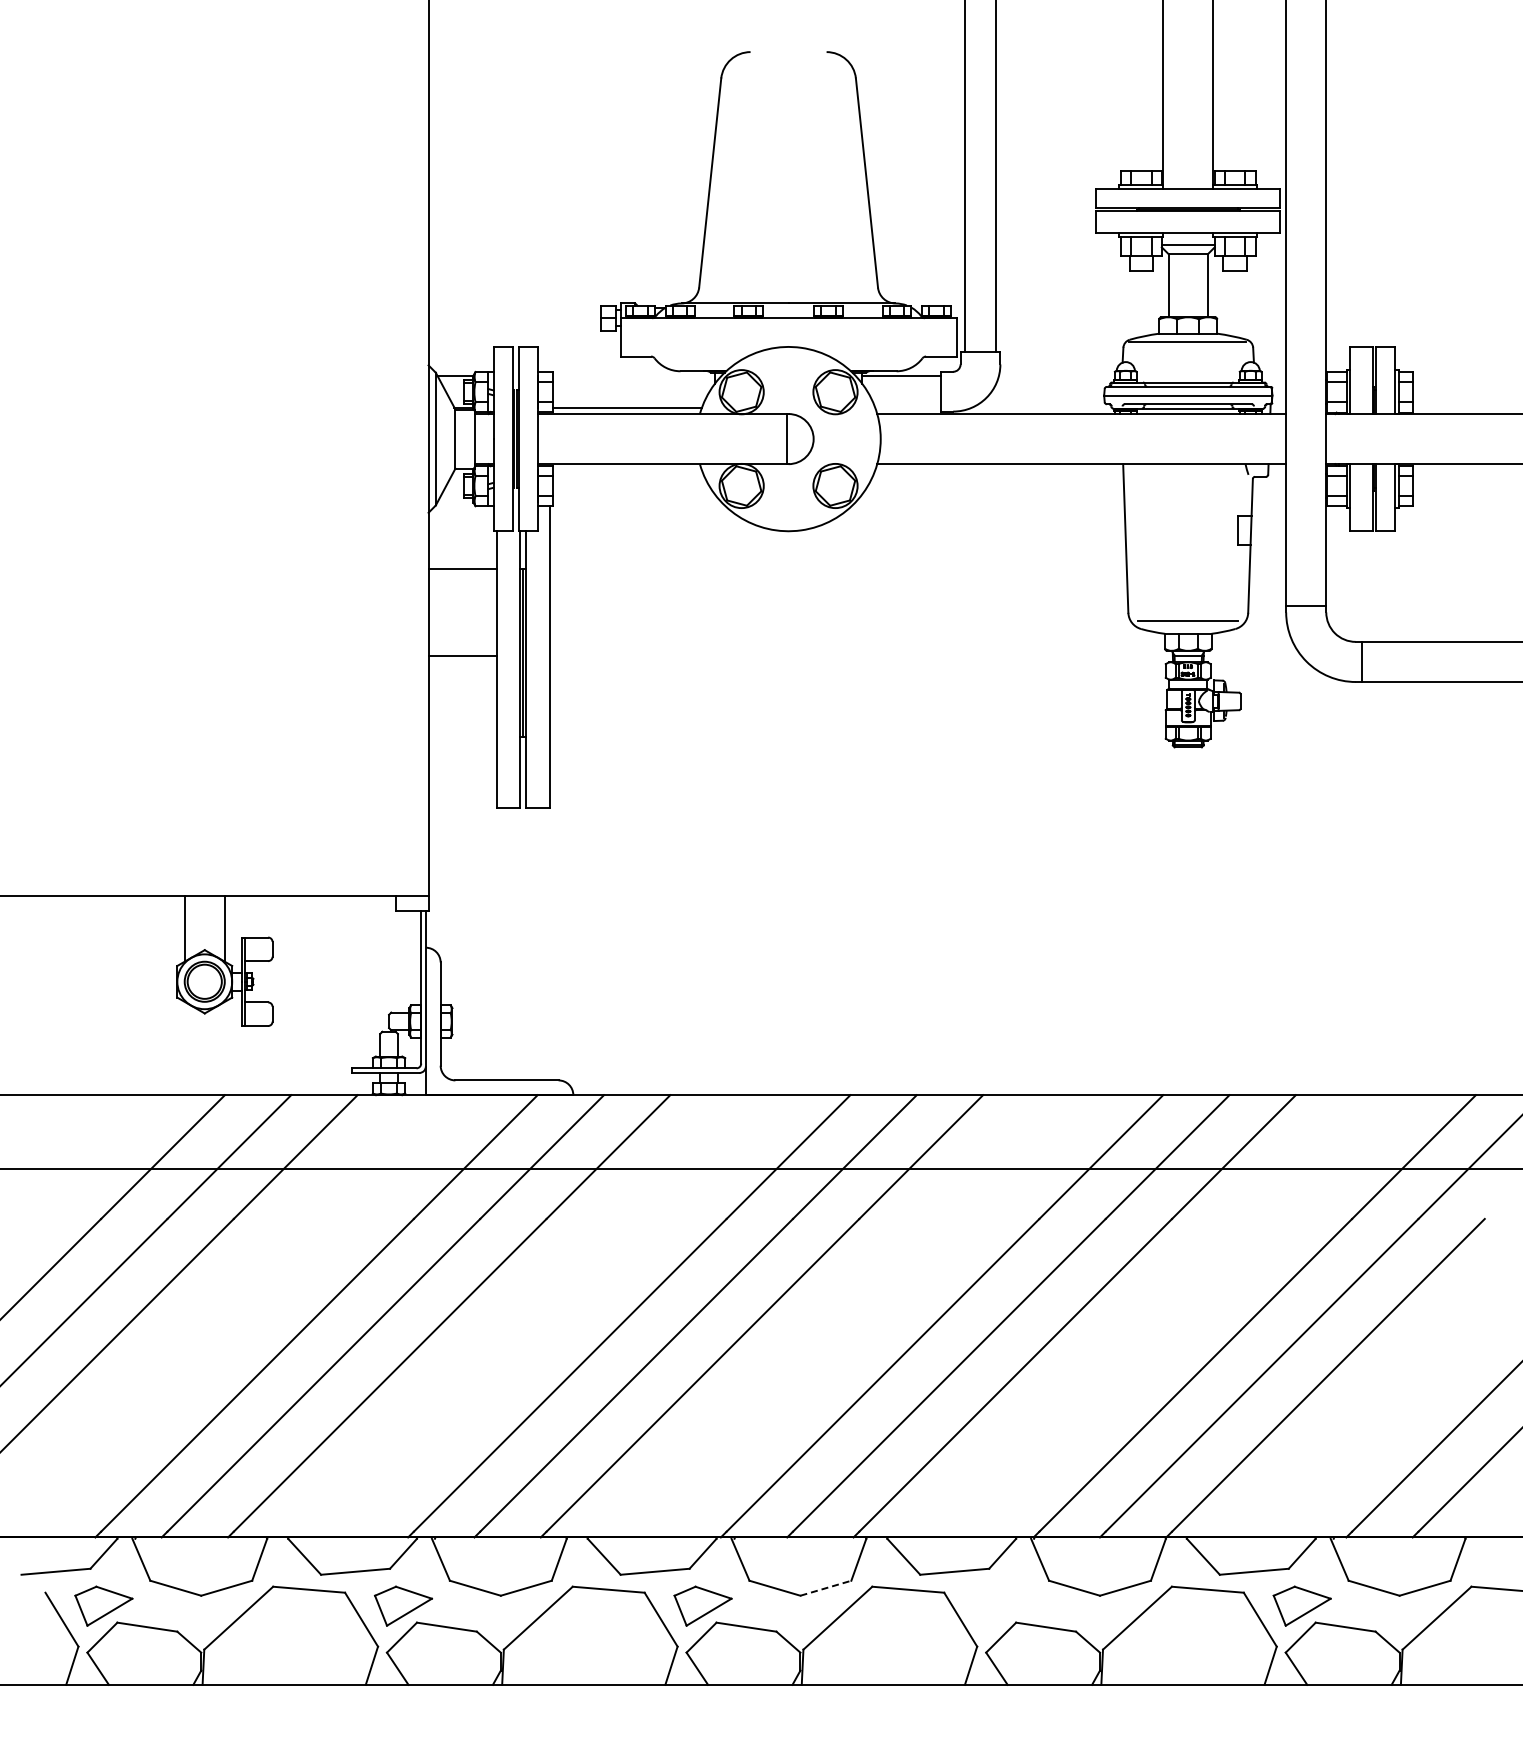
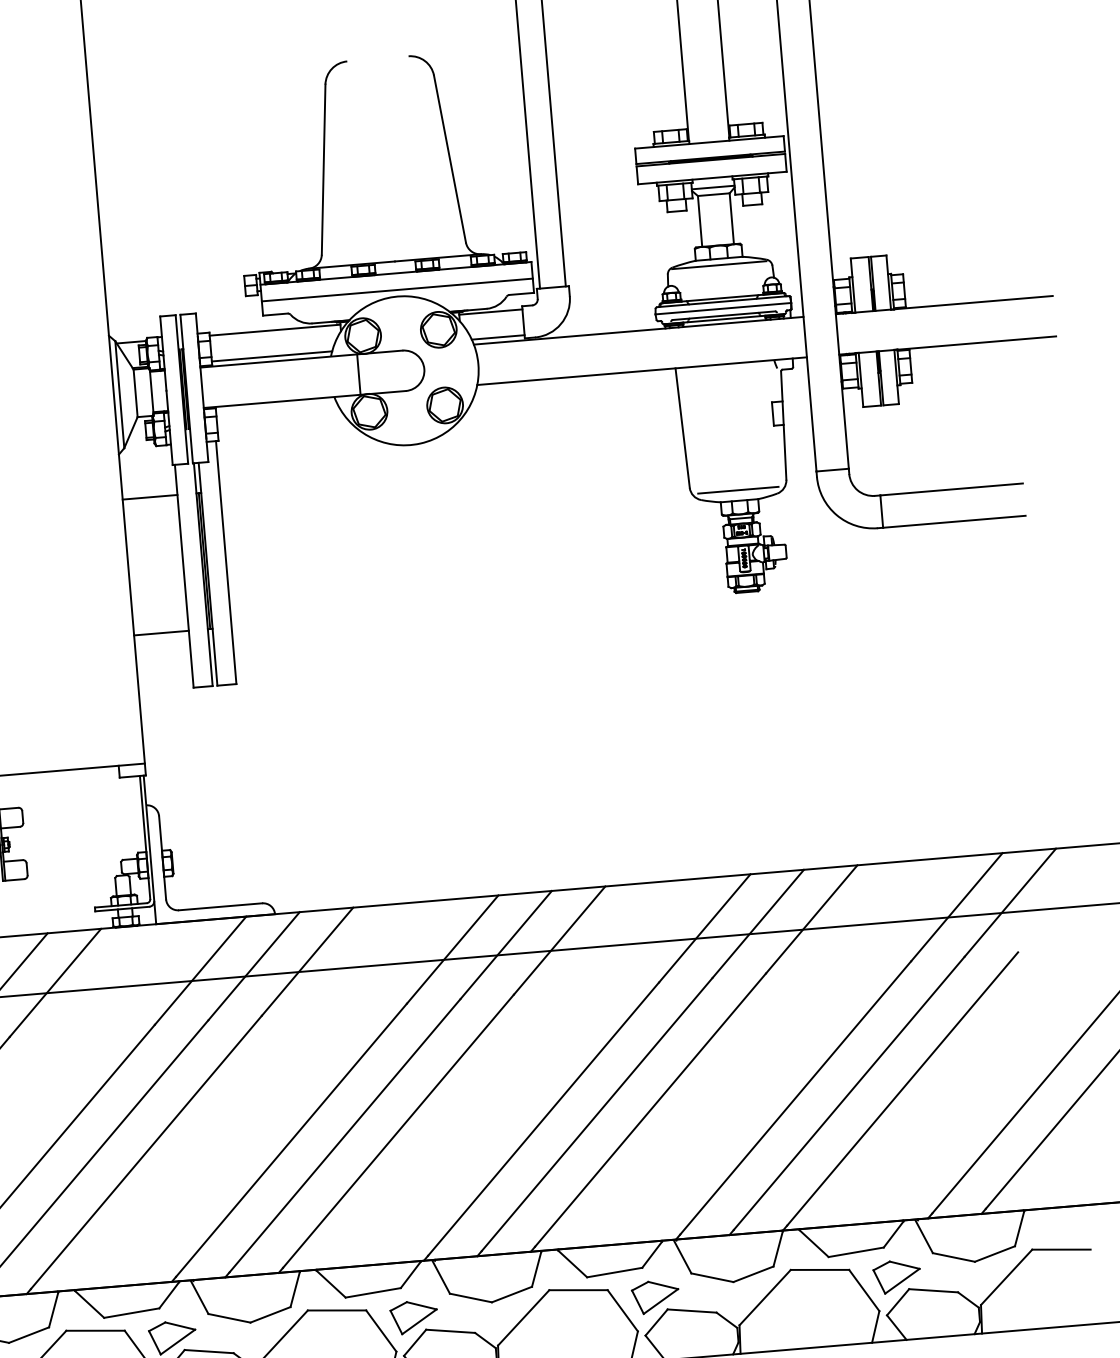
line: (788, 338) -> (397, 289), added
line: (633, 375) -> (274, 330), added
line: (907, 407) -> (497, 337), added
line: (787, 439) -> (358, 374), moved
line: (462, 656) -> (161, 633), moved
line: (825, 1588) -> (511, 1294), dashed -> solid
part: (1002, 1605) -> (655, 1296), added

